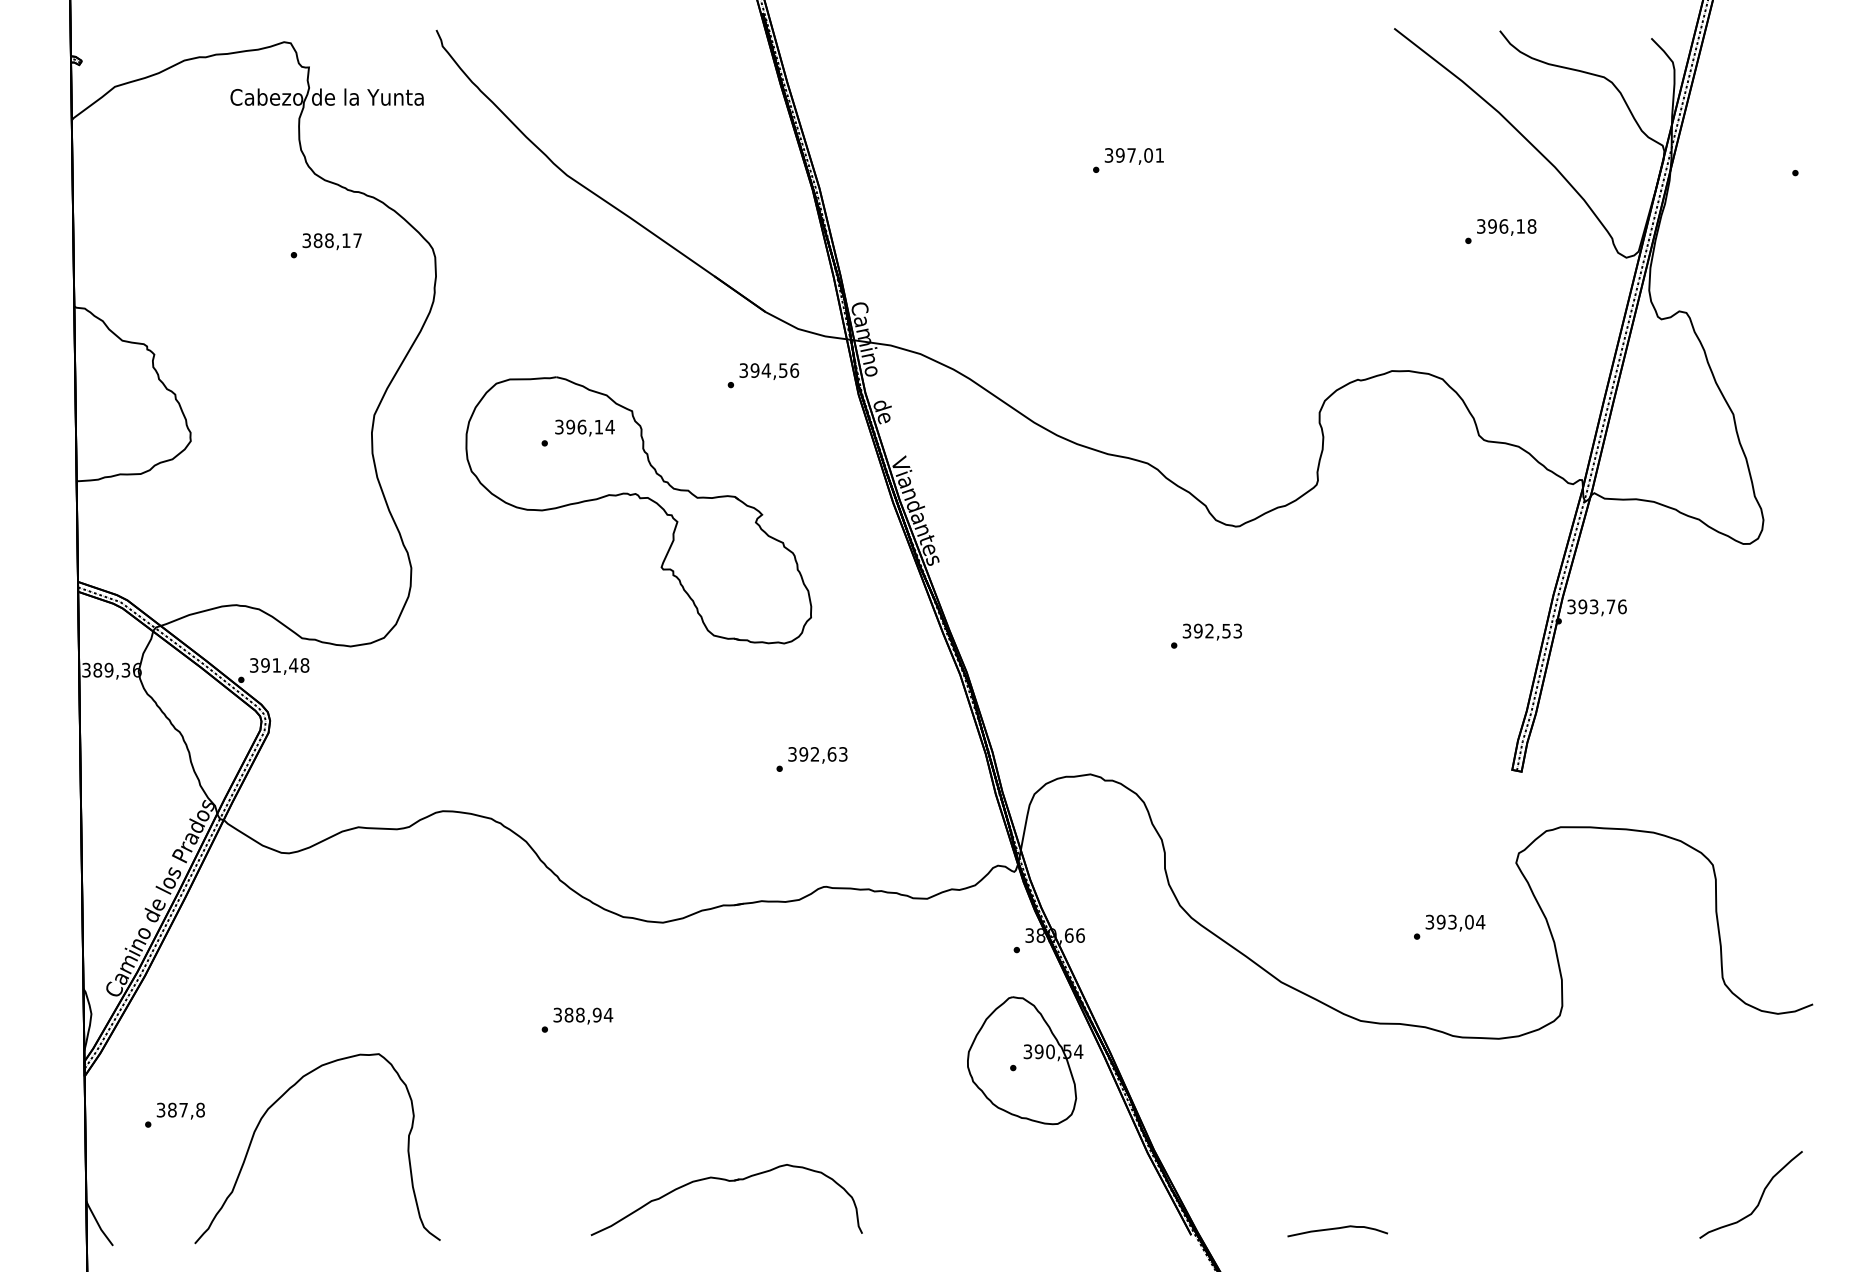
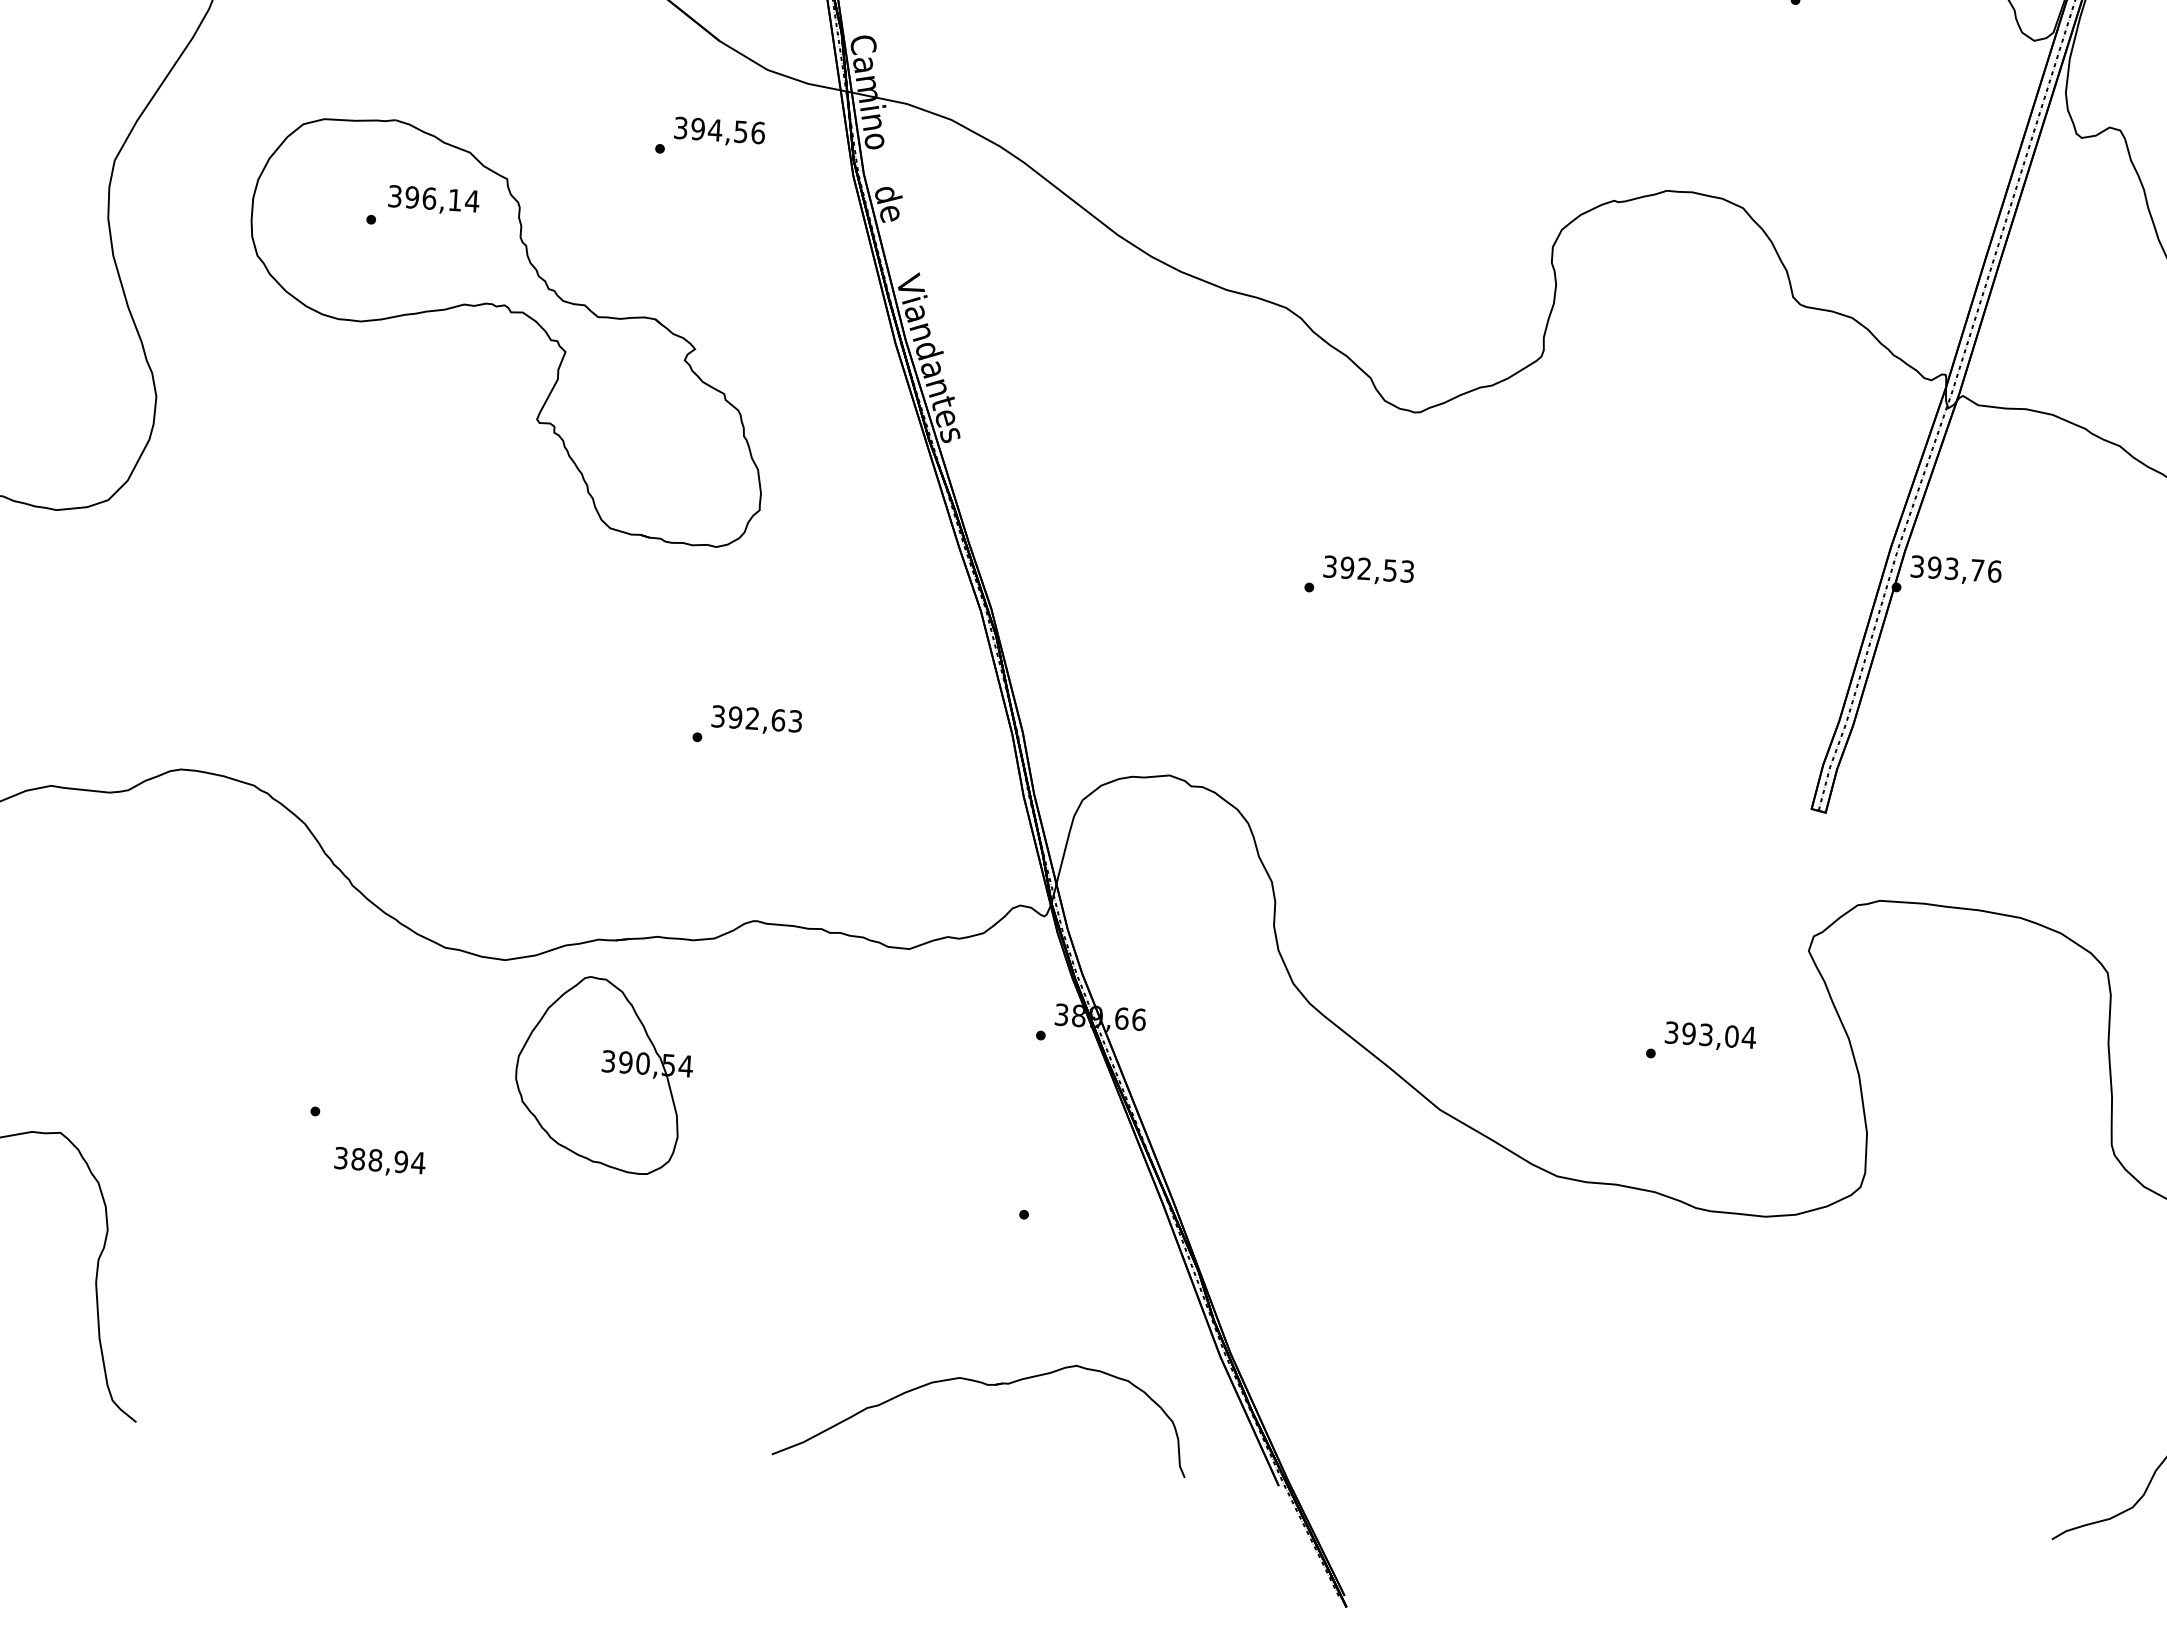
text: (583, 1015) -> (380, 1161), moved
part: (1025, 1060) -> (604, 1074), moved
part: (727, 1181) -> (984, 1385), moved
curve: (1337, 1229) -> (1501, 1491), removed

